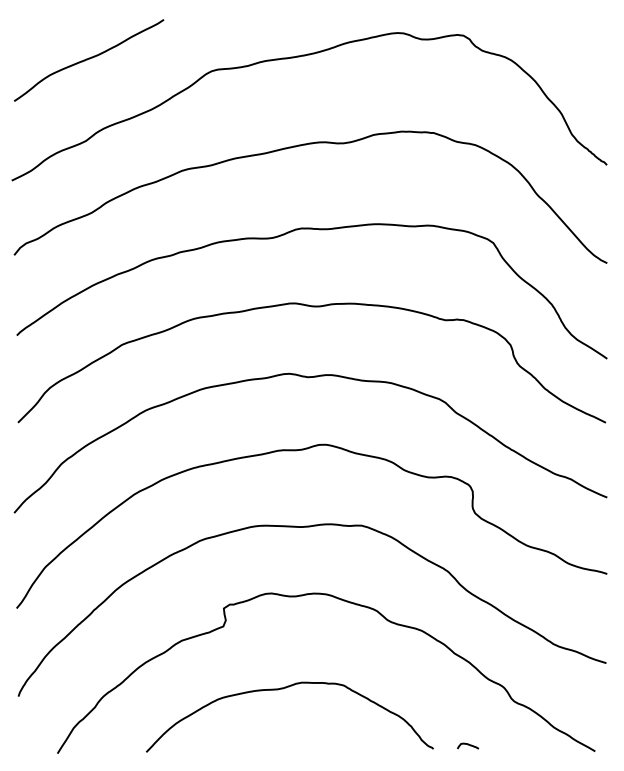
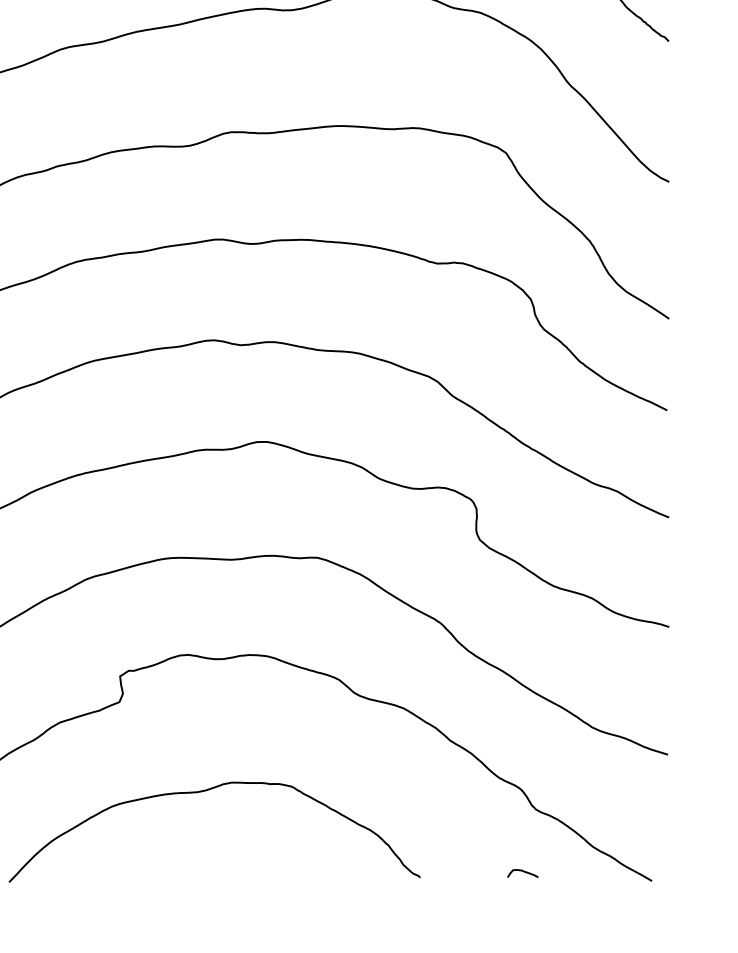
curve: (468, 745) -> (523, 872), moved

